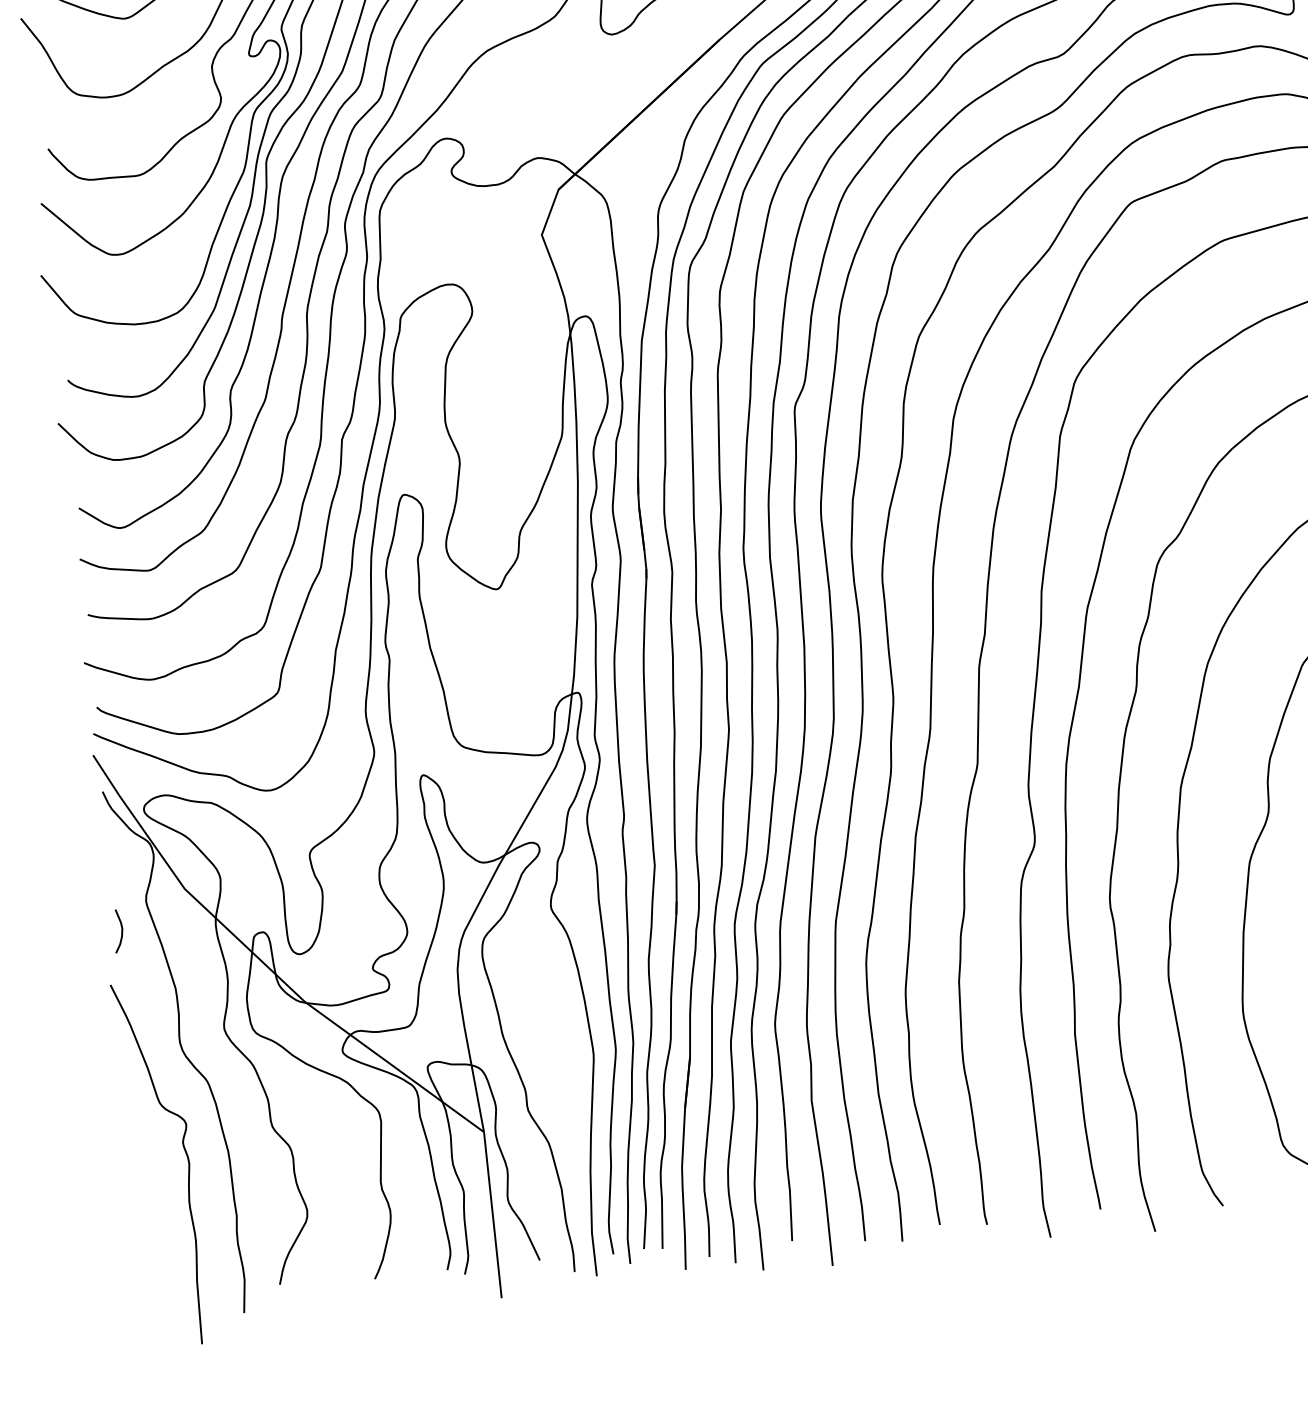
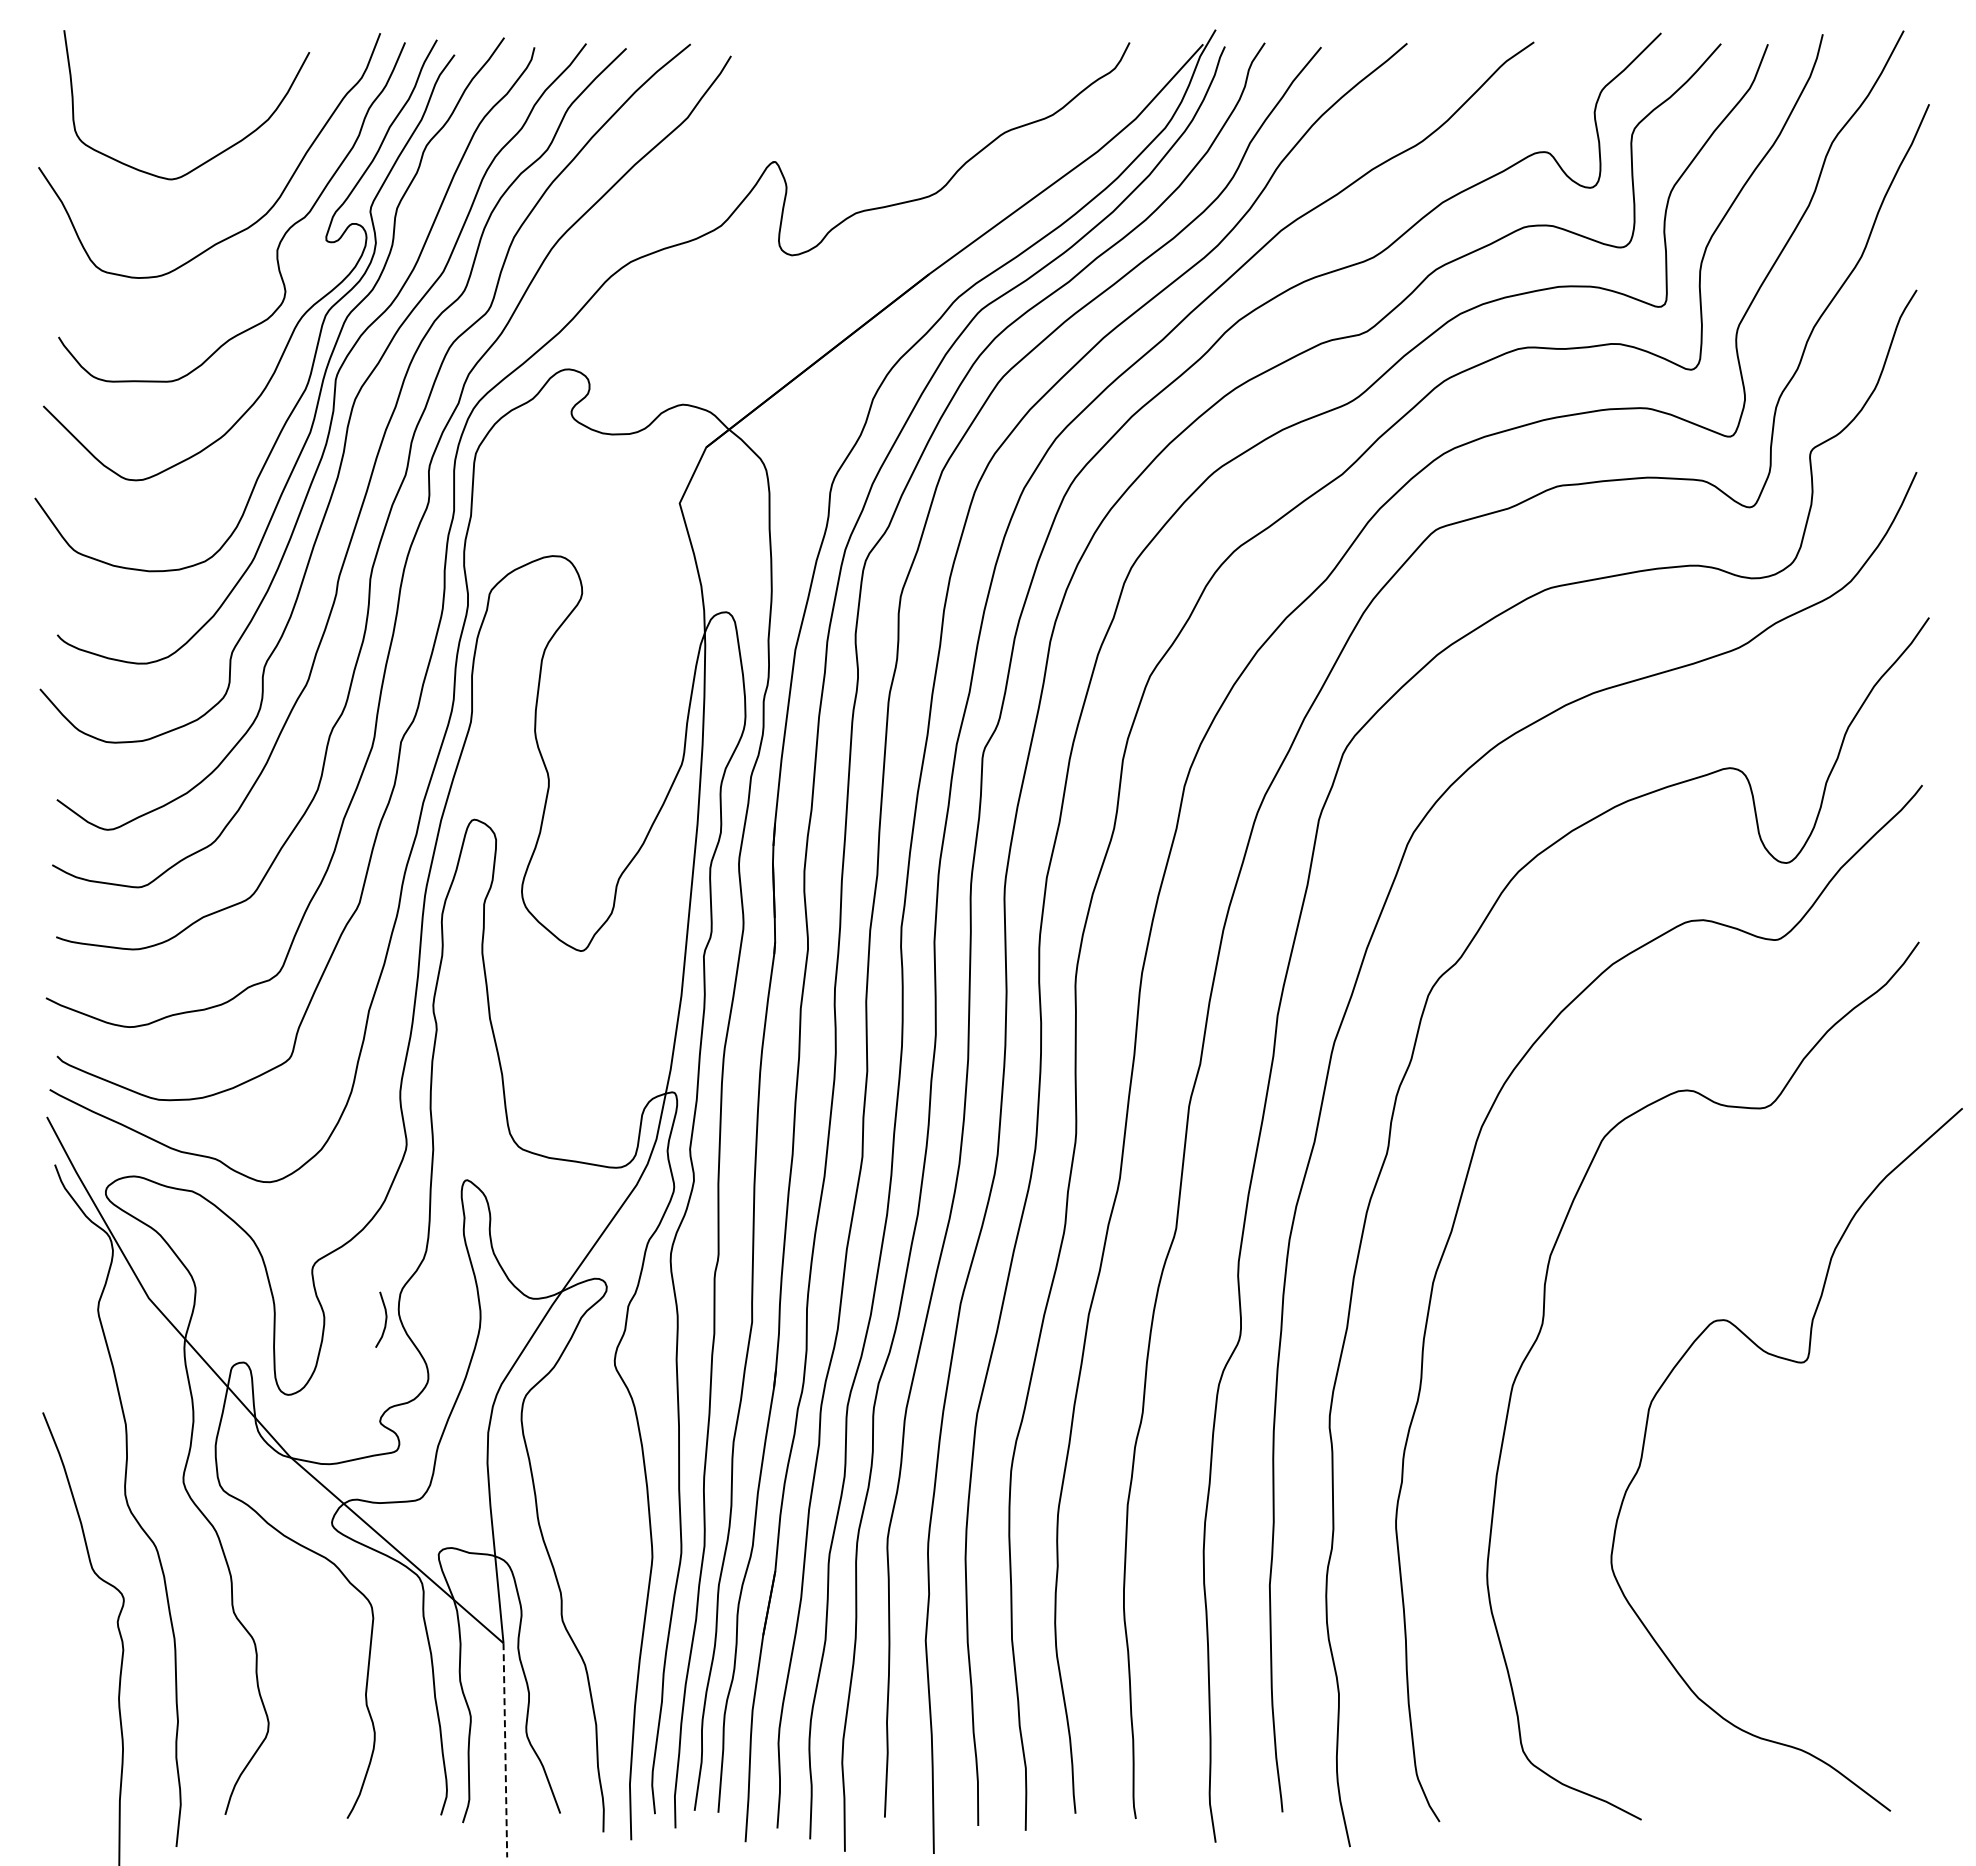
curve: (121, 930) -> (385, 1319), moved
line: (492, 1215) -> (505, 1750), solid -> dashed

